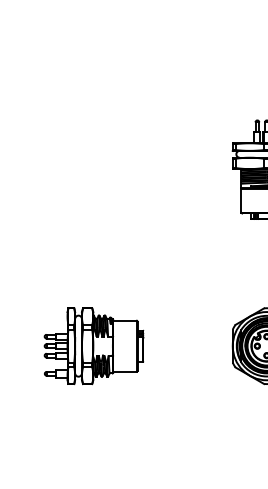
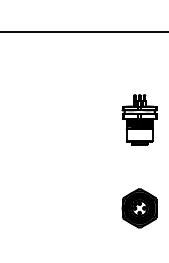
part: (93, 346) -> (52, 208), removed

